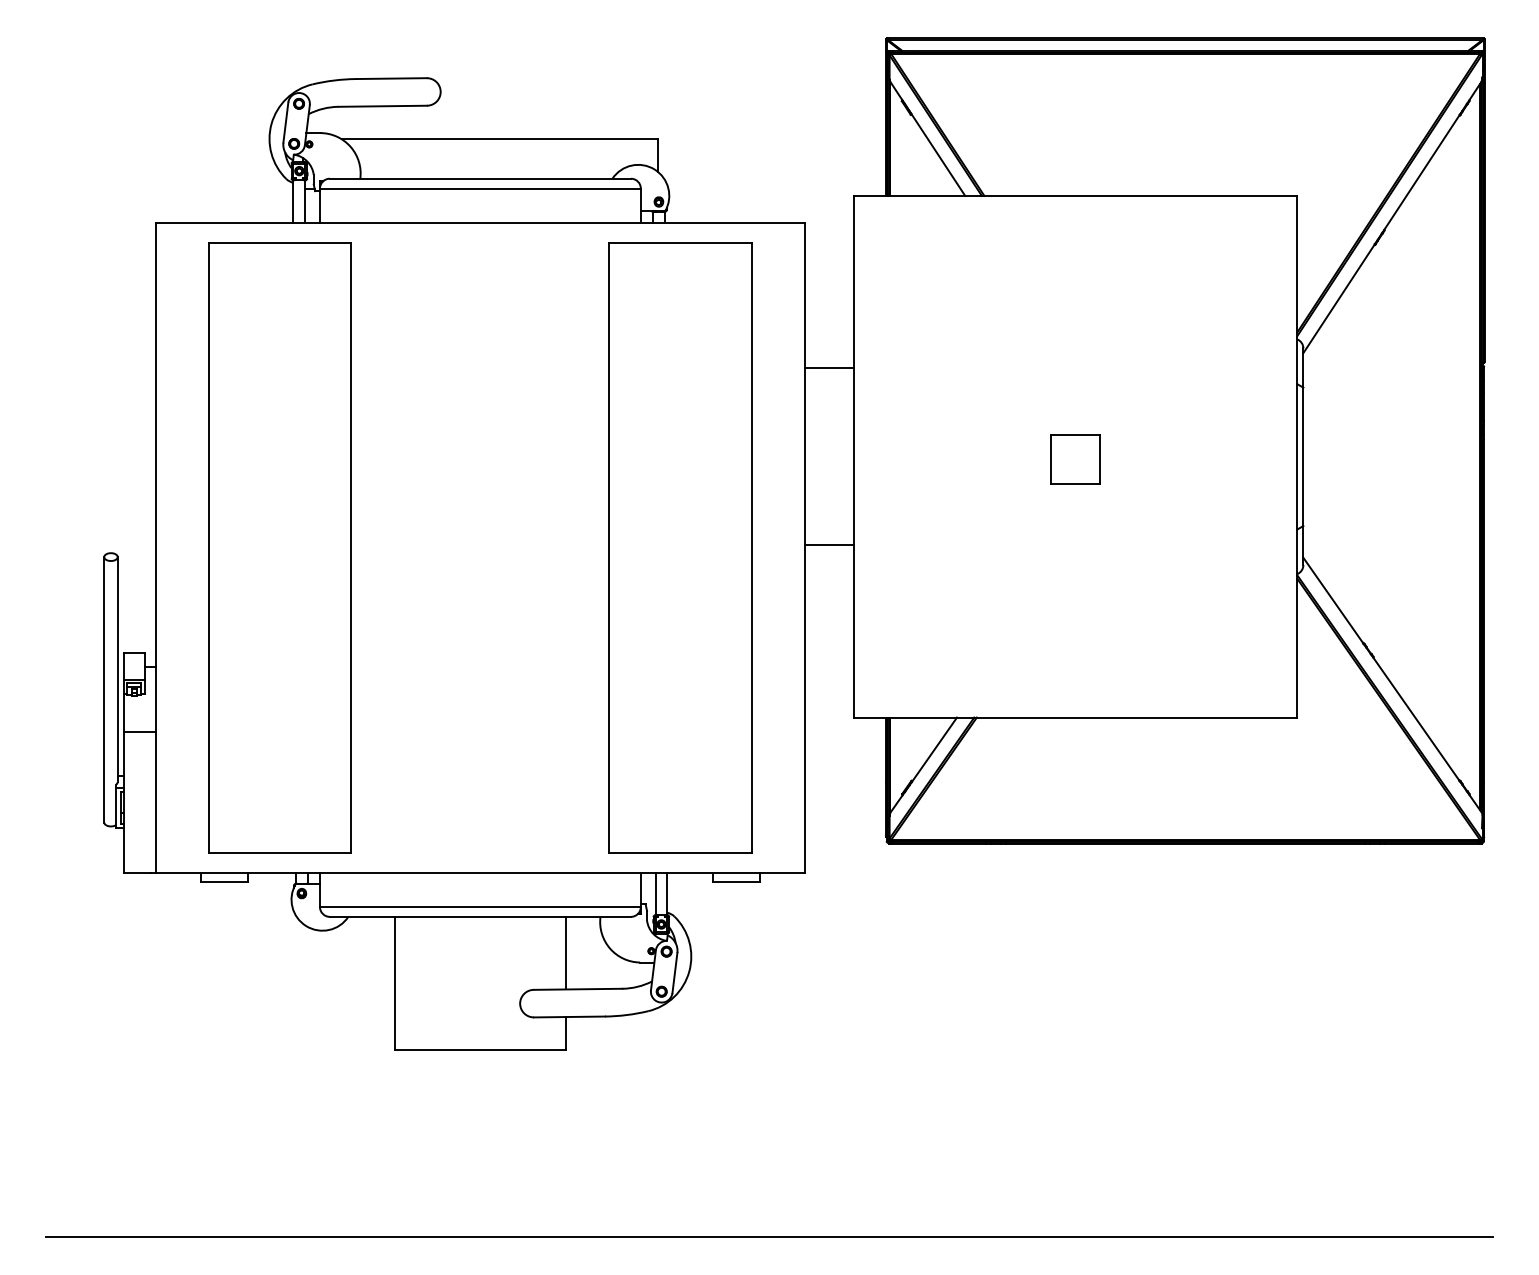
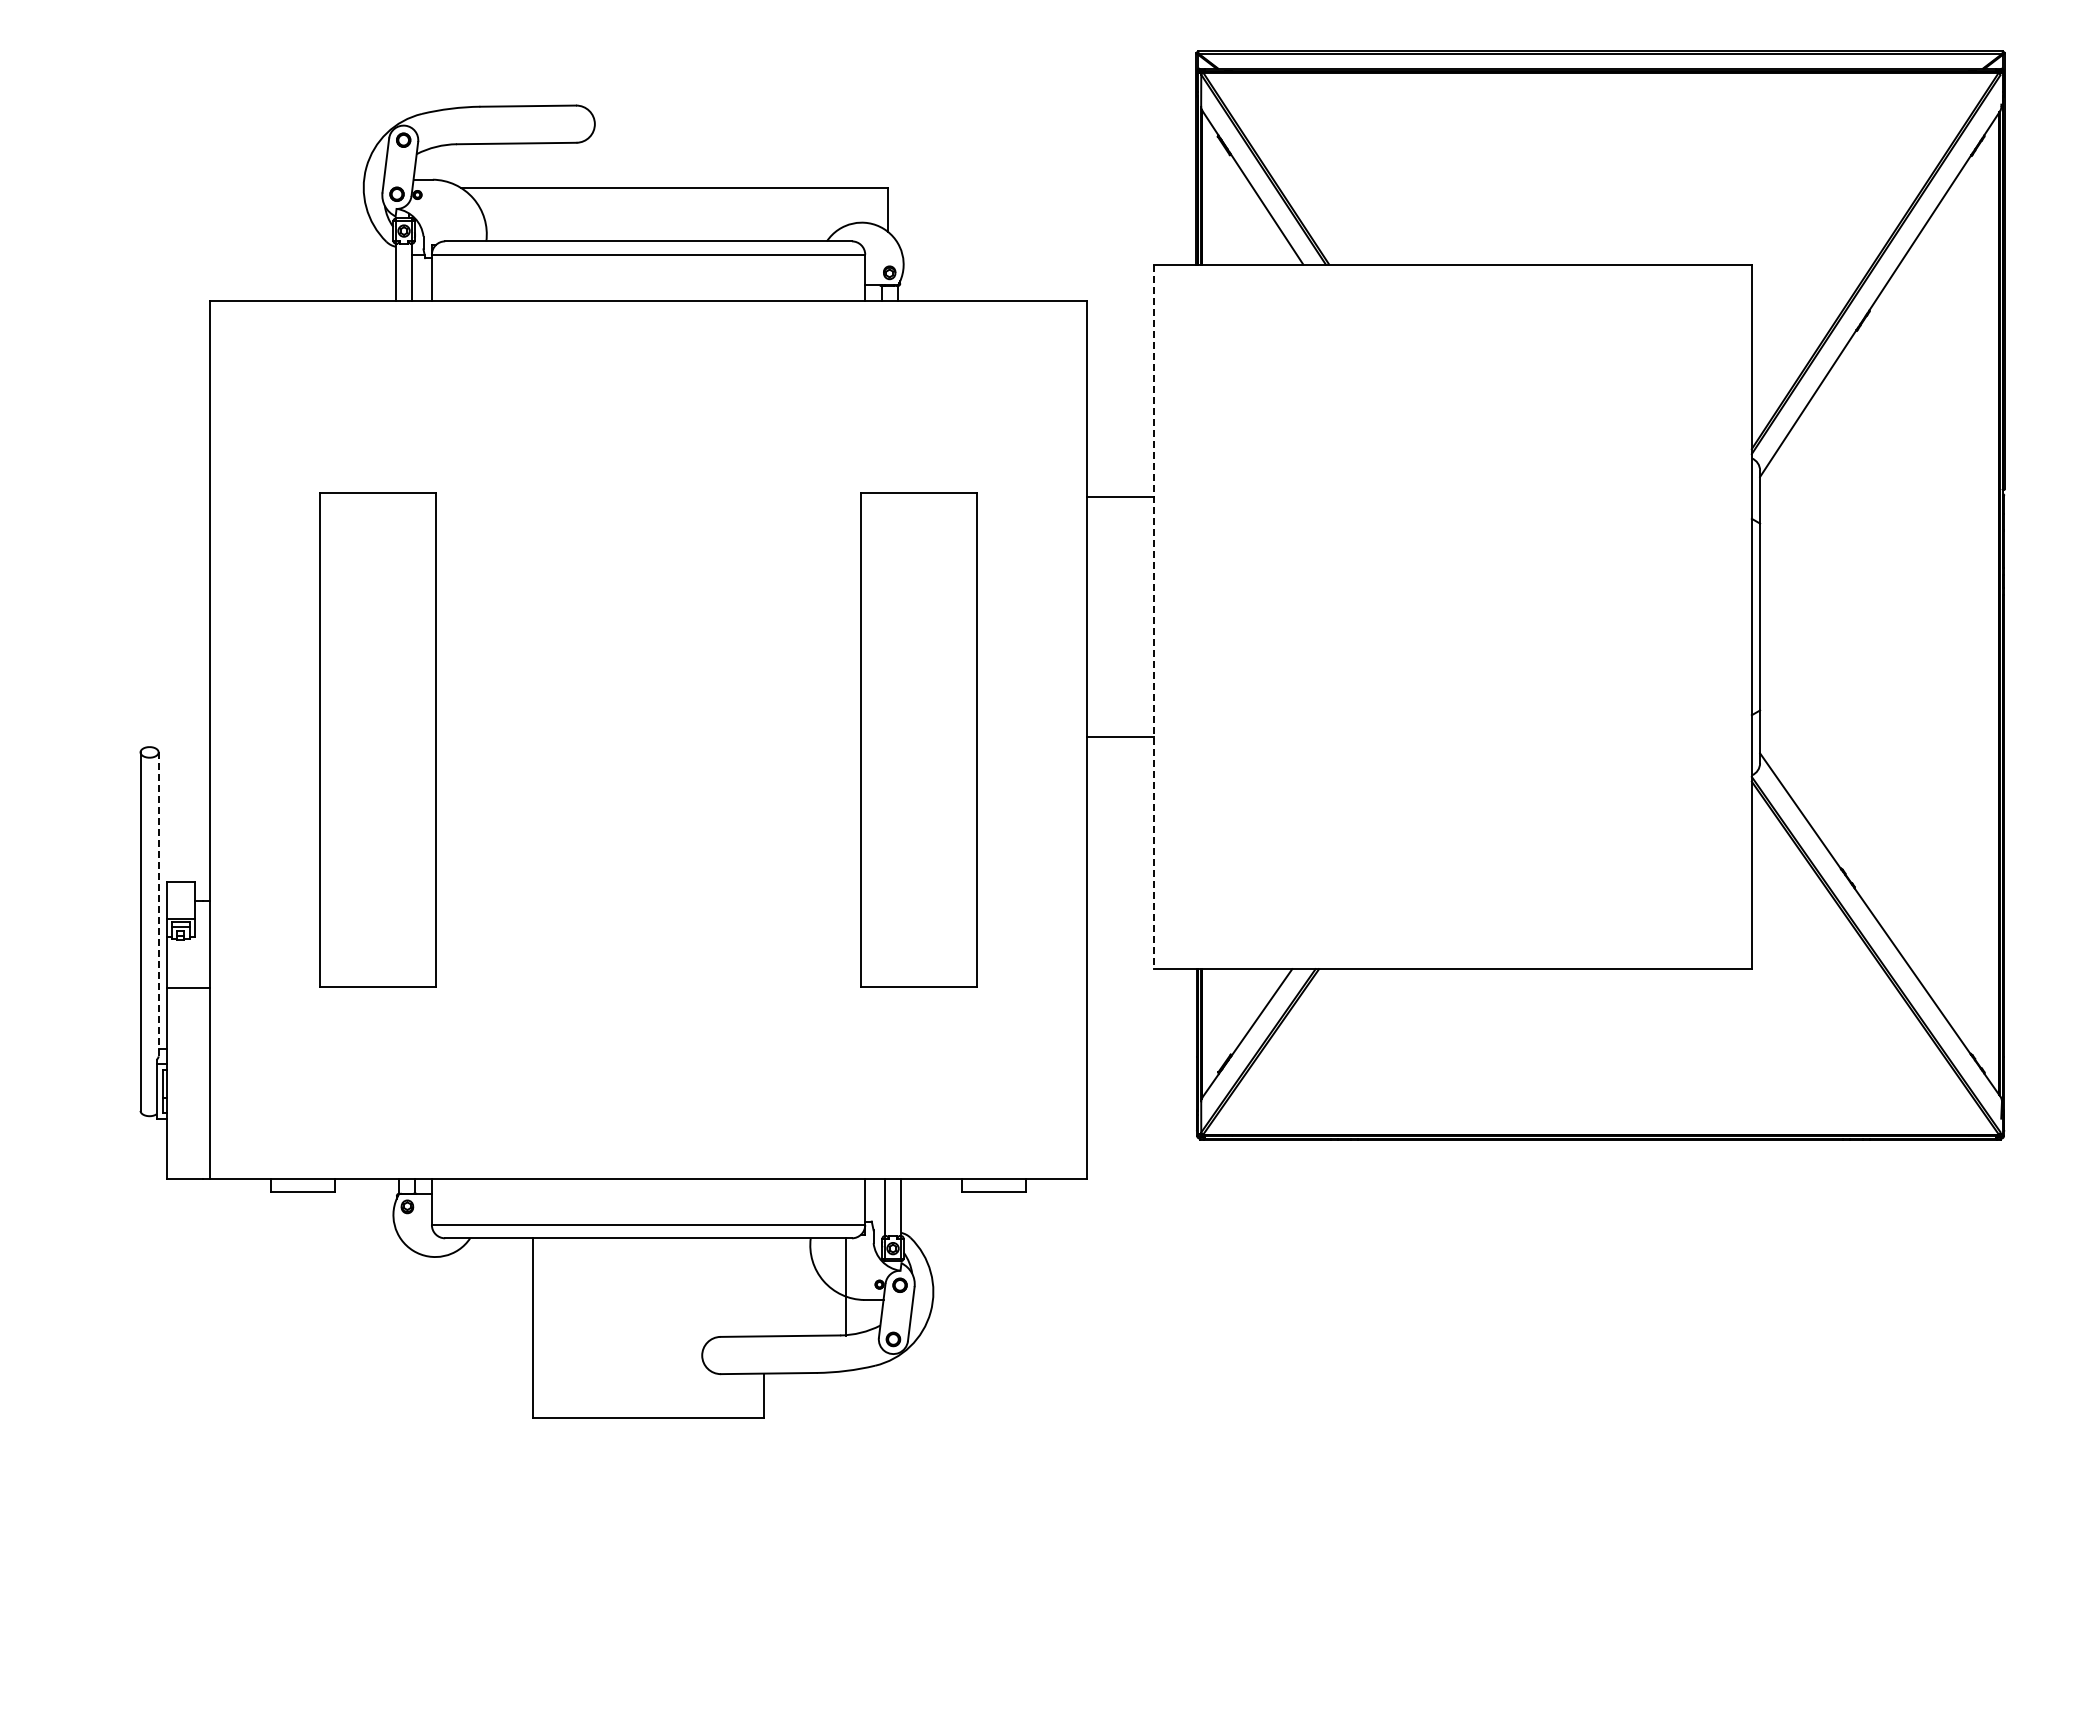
line: (854, 457) -> (1153, 617), solid -> dashed
part: (1075, 459) -> (1452, 620), removed
part: (279, 547) -> (377, 739), size x0.6
part: (681, 547) -> (919, 739), size x0.6
line: (117, 669) -> (158, 904), solid -> dashed
line: (566, 953) -> (846, 1287), moved
line: (769, 1236) -> (1038, 1670), removed

